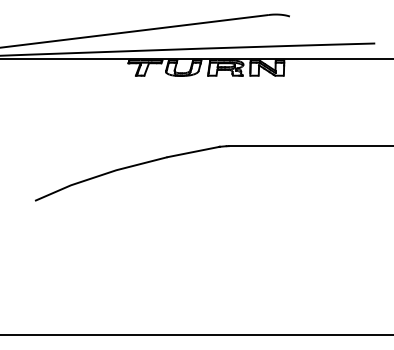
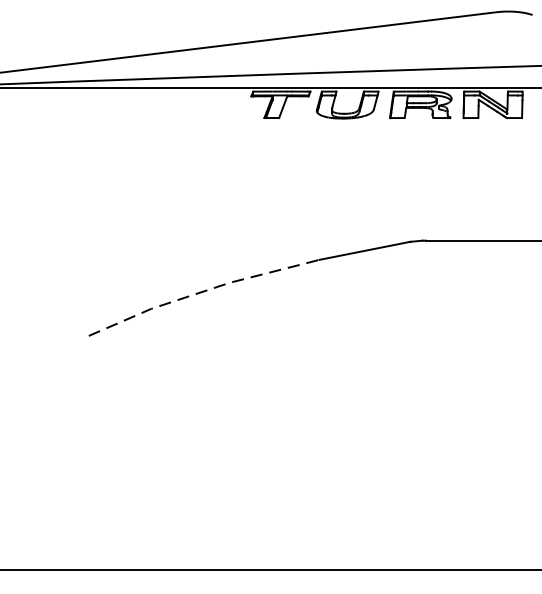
line: (100, 175) -> (202, 291), solid -> dashed

